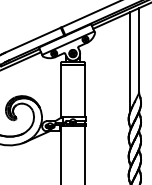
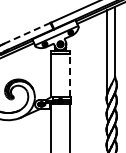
line: (33, 40) -> (27, 33), solid -> dashed
line: (85, 91) -> (70, 75), solid -> dashed

